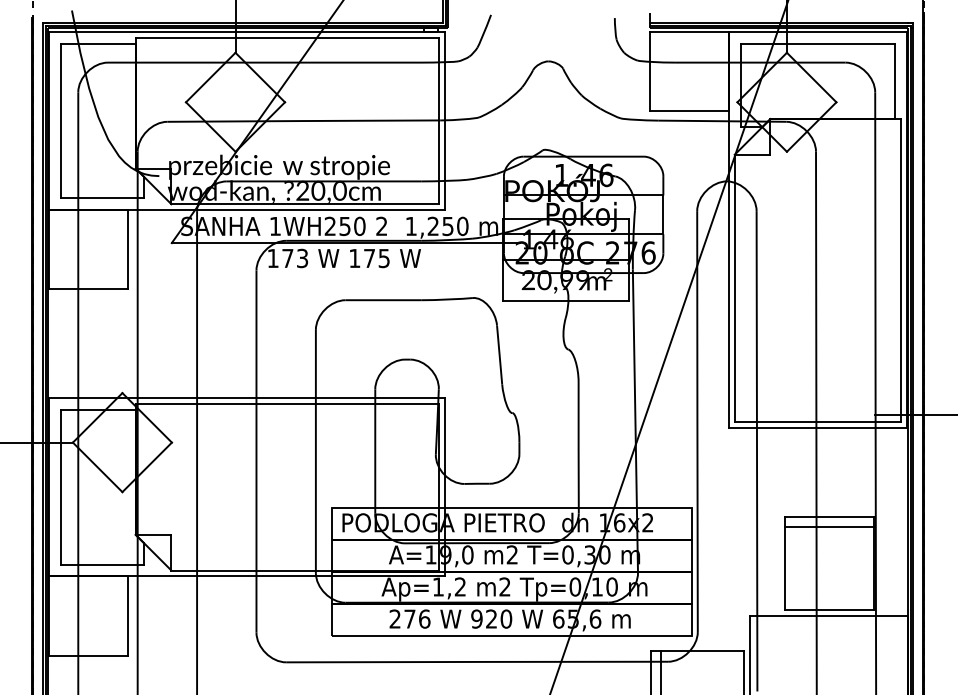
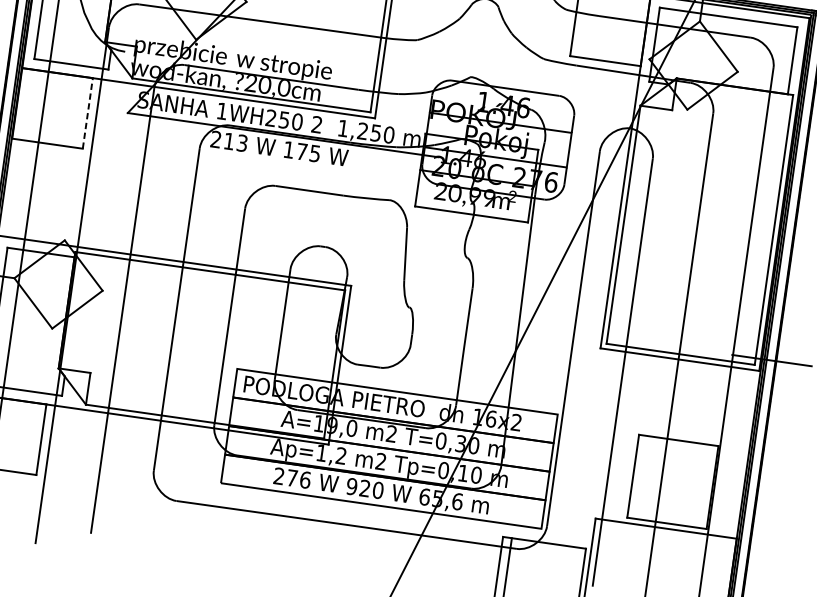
line: (127, 249) -> (87, 113), solid -> dashed
text: (280, 257) -> (222, 139), 173 -> 213
line: (828, 527) -> (676, 449), removed

